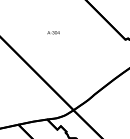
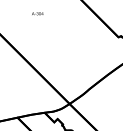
text: (53, 32) -> (37, 13), moved

